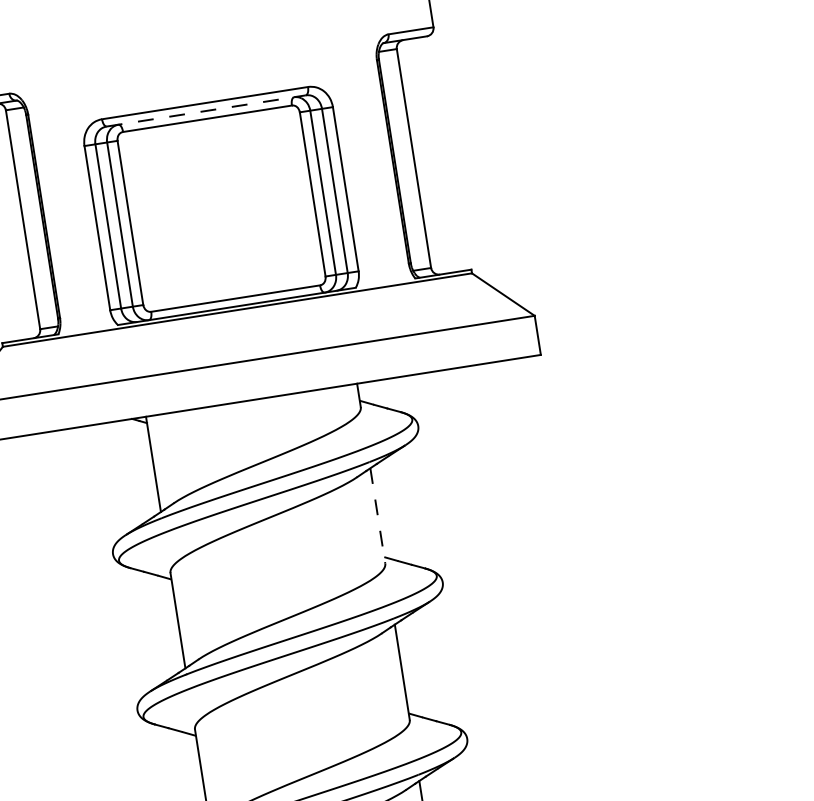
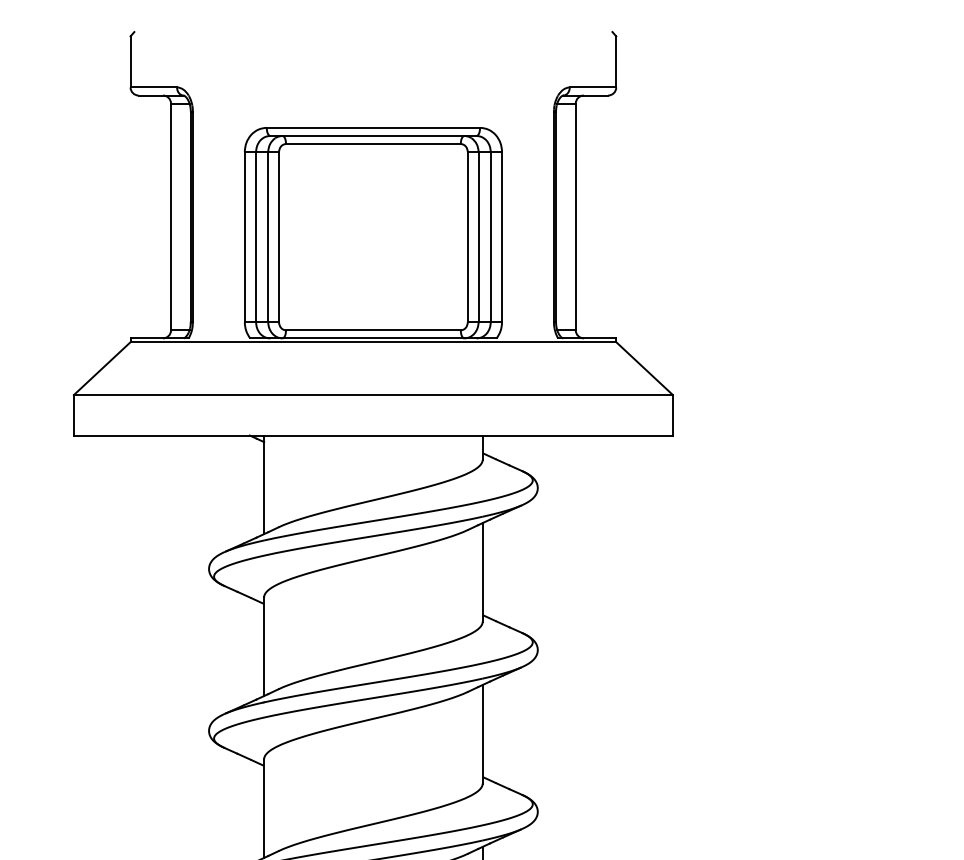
line: (206, 111) -> (373, 136), dashed -> solid
line: (377, 516) -> (482, 572), dashed -> solid

